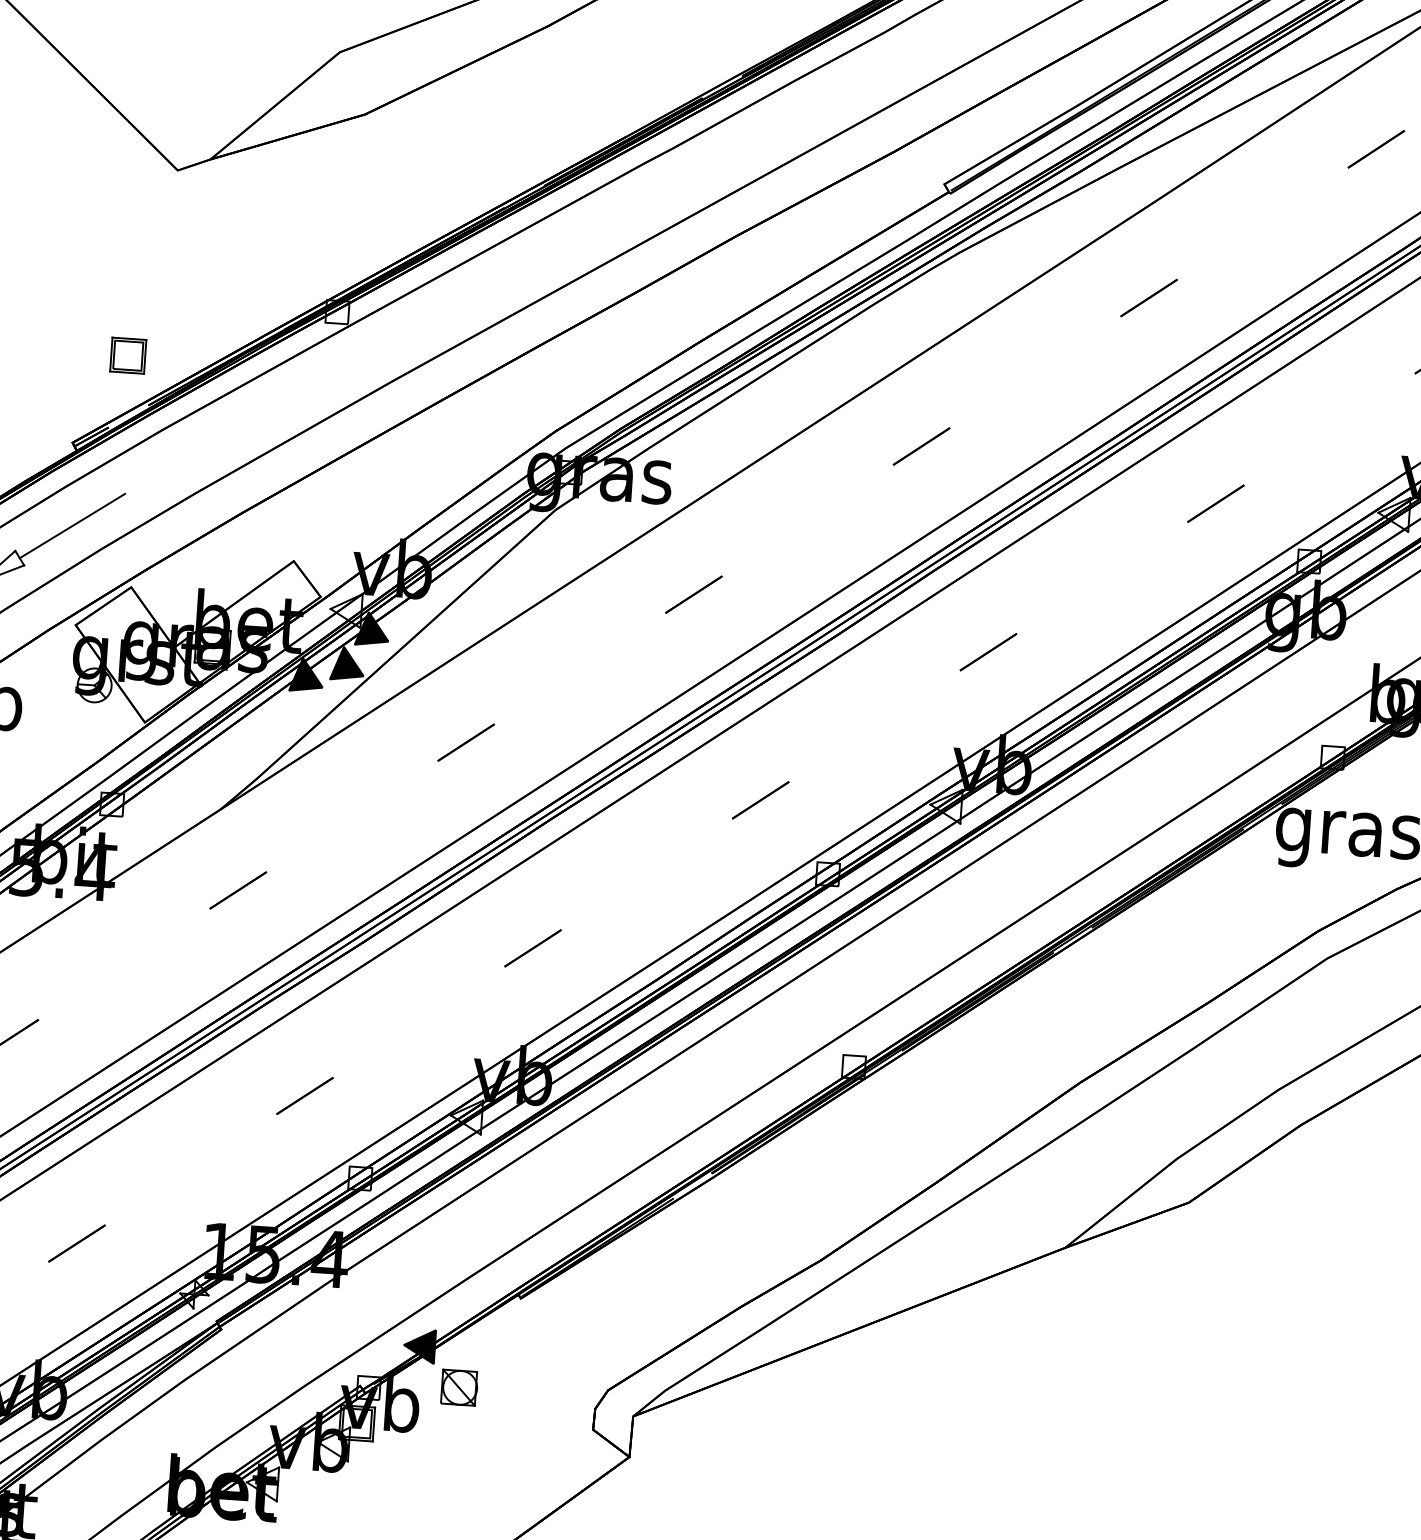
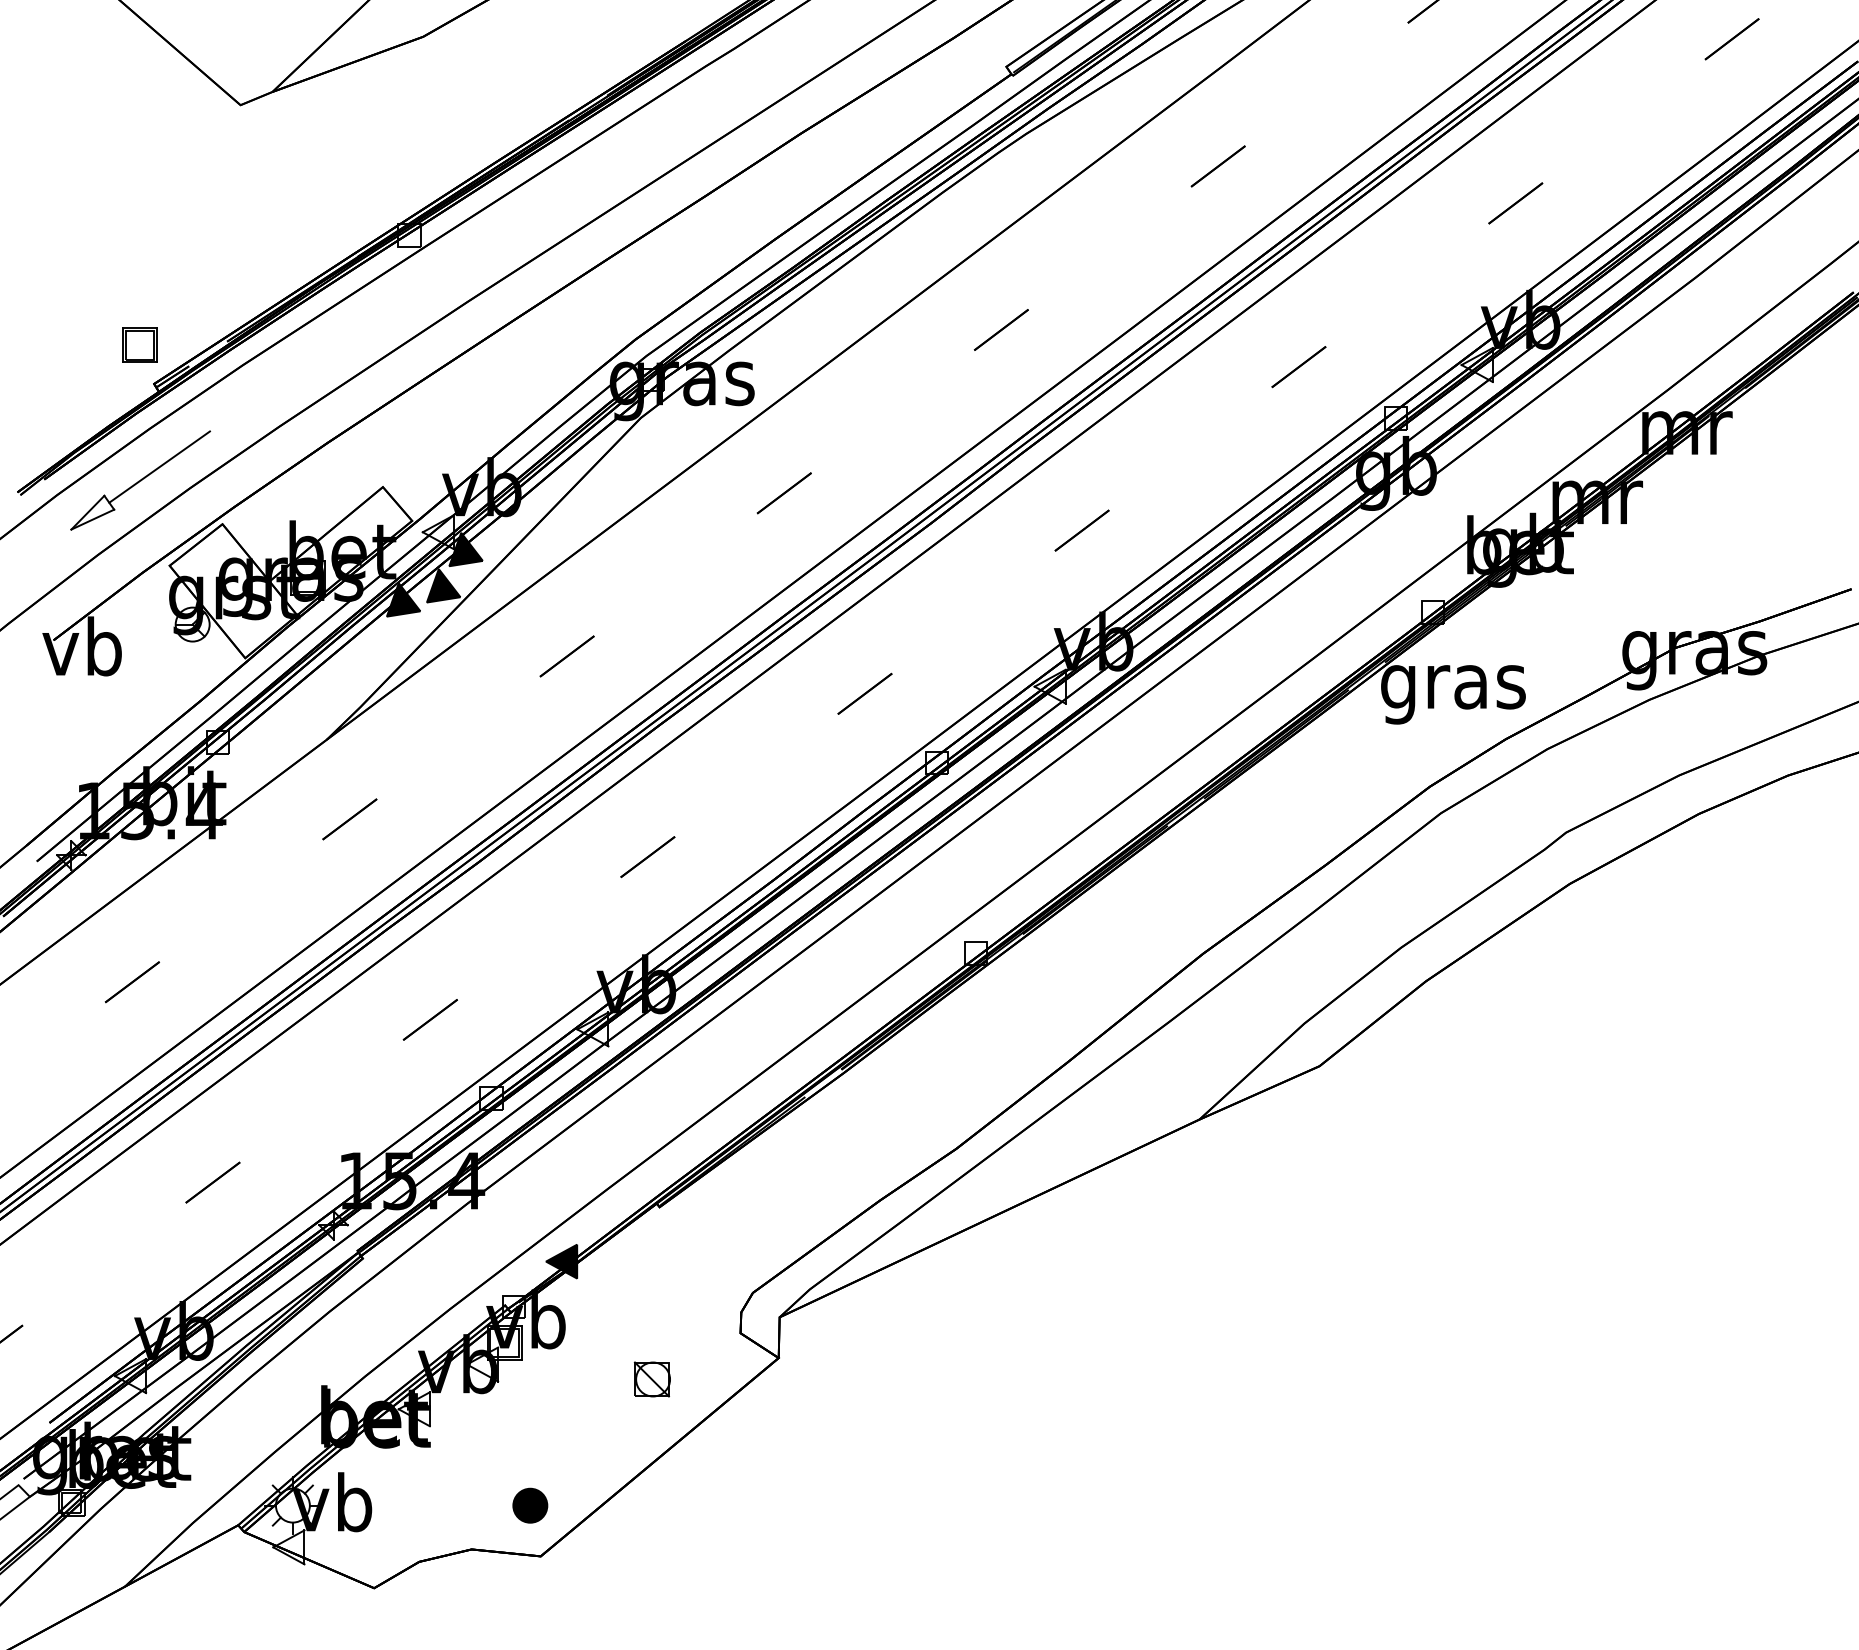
part: (128, 354) -> (139, 344), moved
part: (458, 1387) -> (651, 1379), moved

